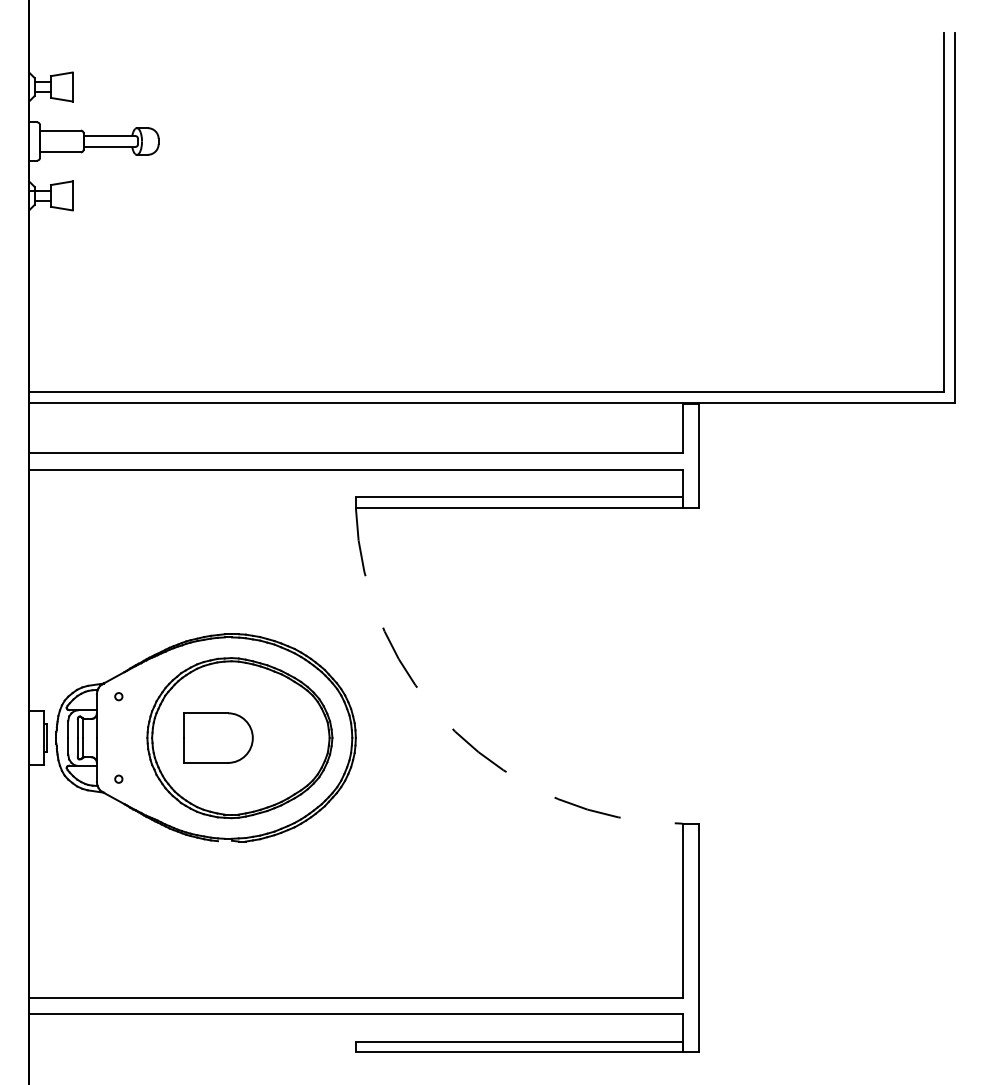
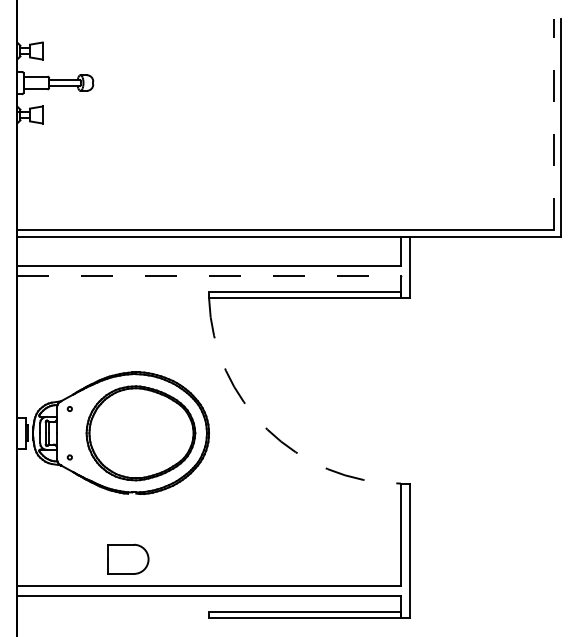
line: (944, 212) -> (554, 124), solid -> dashed
line: (356, 469) -> (209, 275), solid -> dashed
part: (218, 736) -> (128, 558), moved

